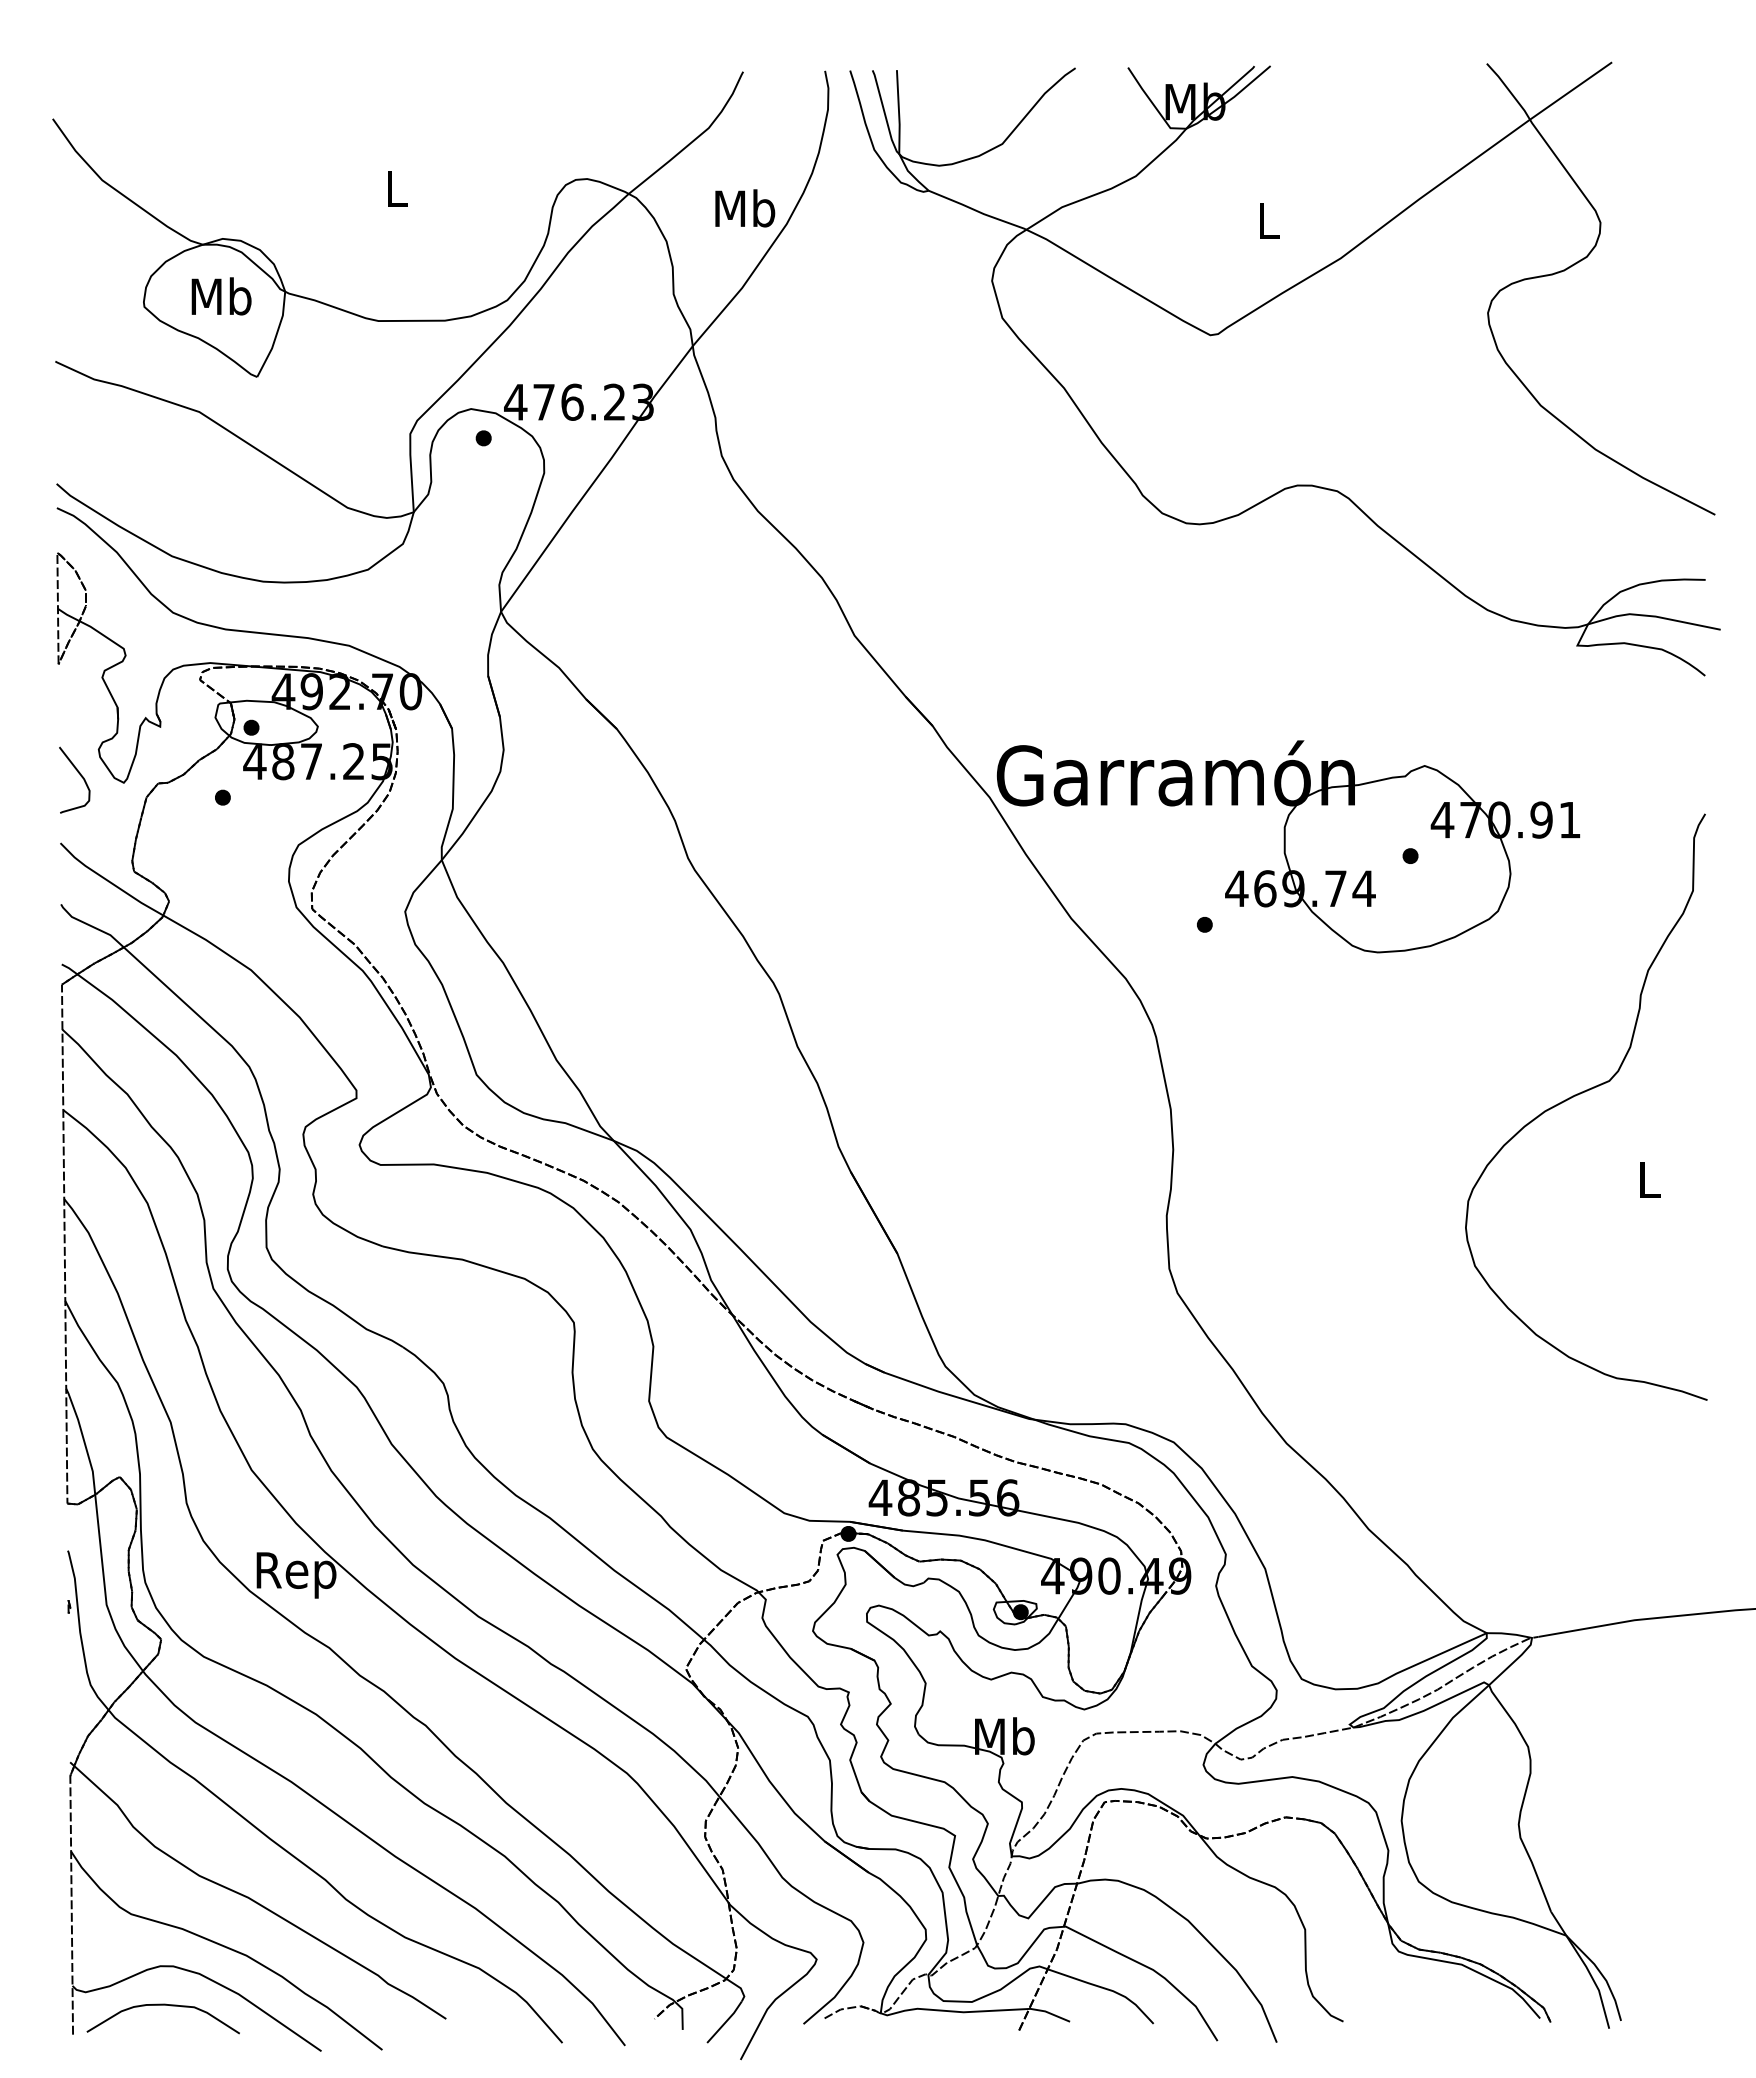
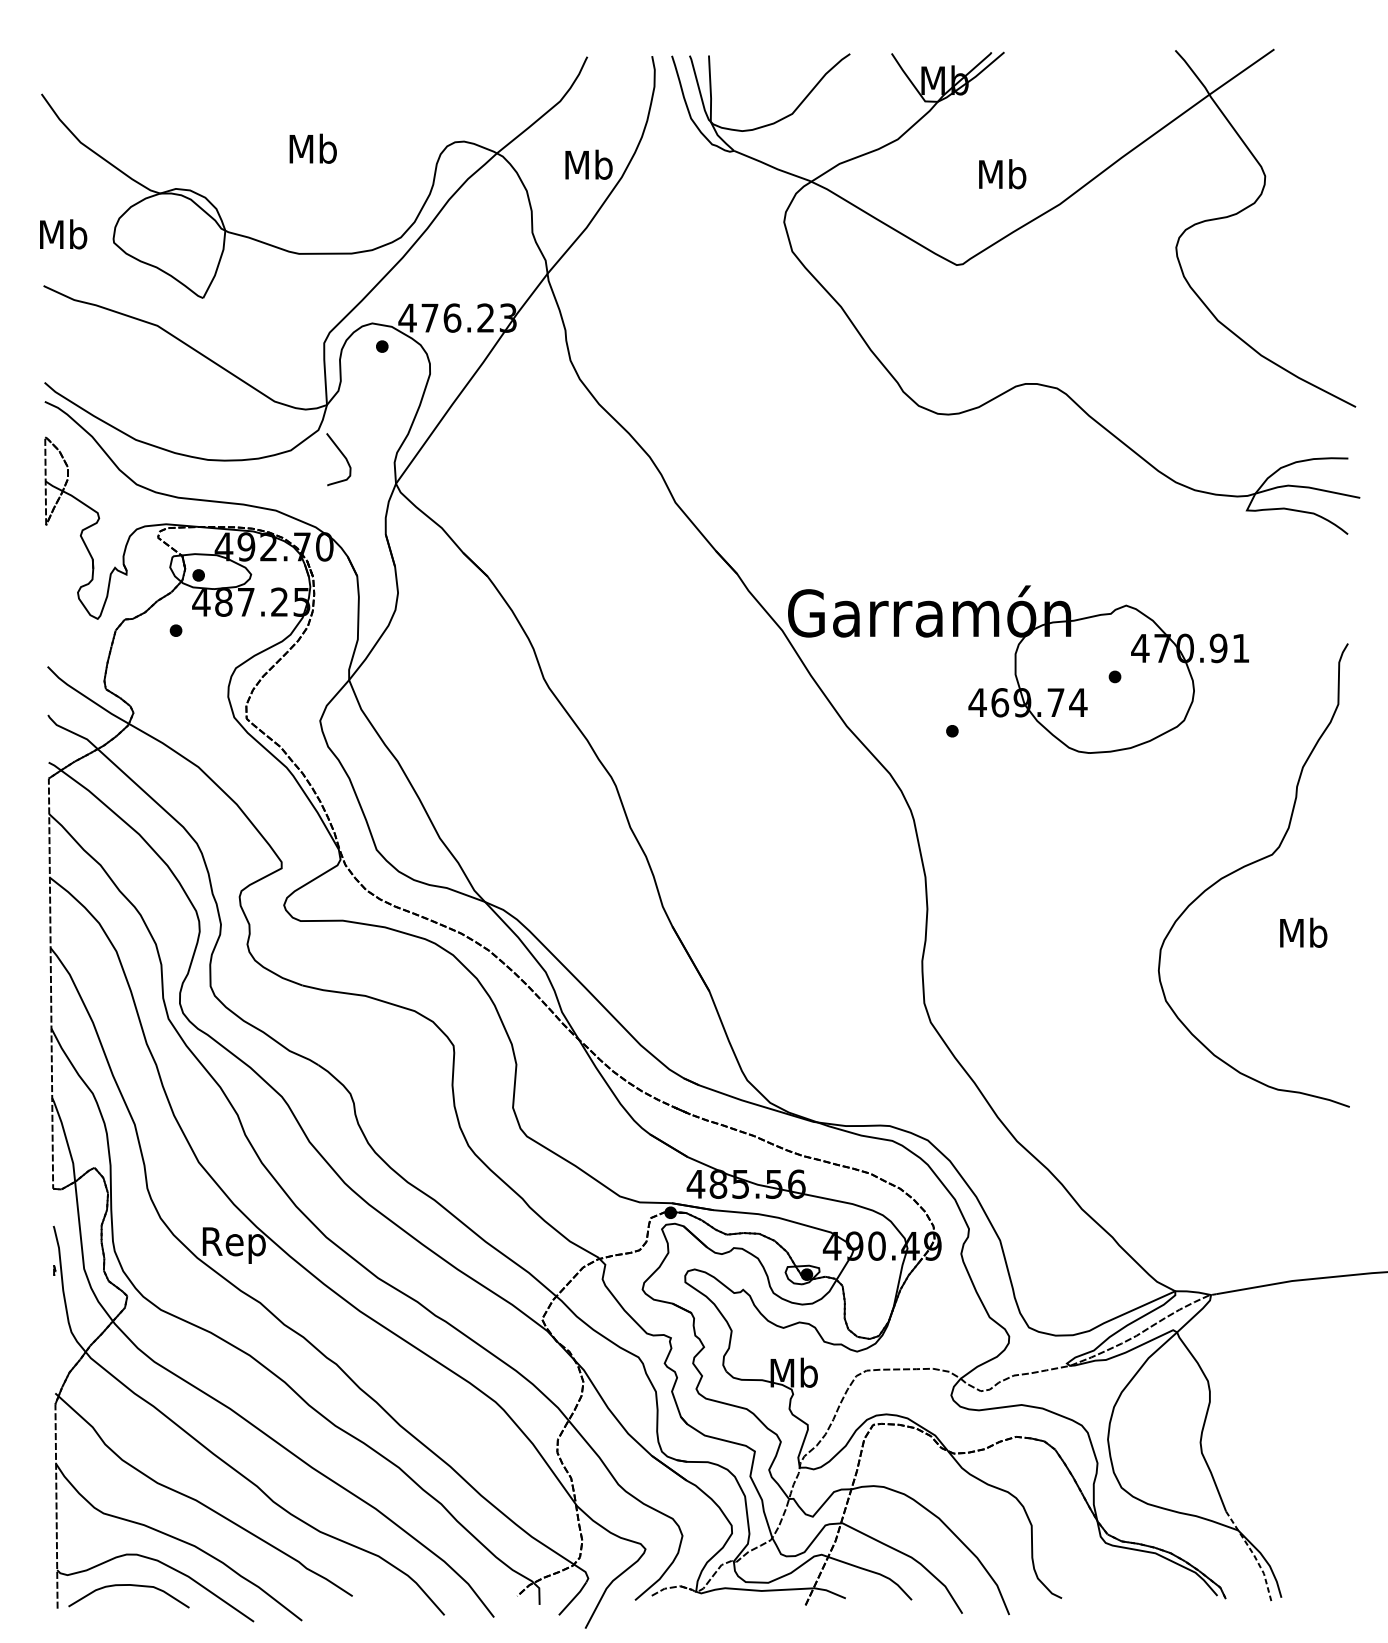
text: (396, 188) -> (313, 149), L -> Mb
text: (1268, 220) -> (1002, 174), L -> Mb
text: (221, 296) -> (63, 234), moved
curve: (80, 776) -> (343, 456), moved
text: (1649, 1179) -> (1303, 932), L -> Mb
line: (1586, 1967) -> (1254, 1555), solid -> dashed

